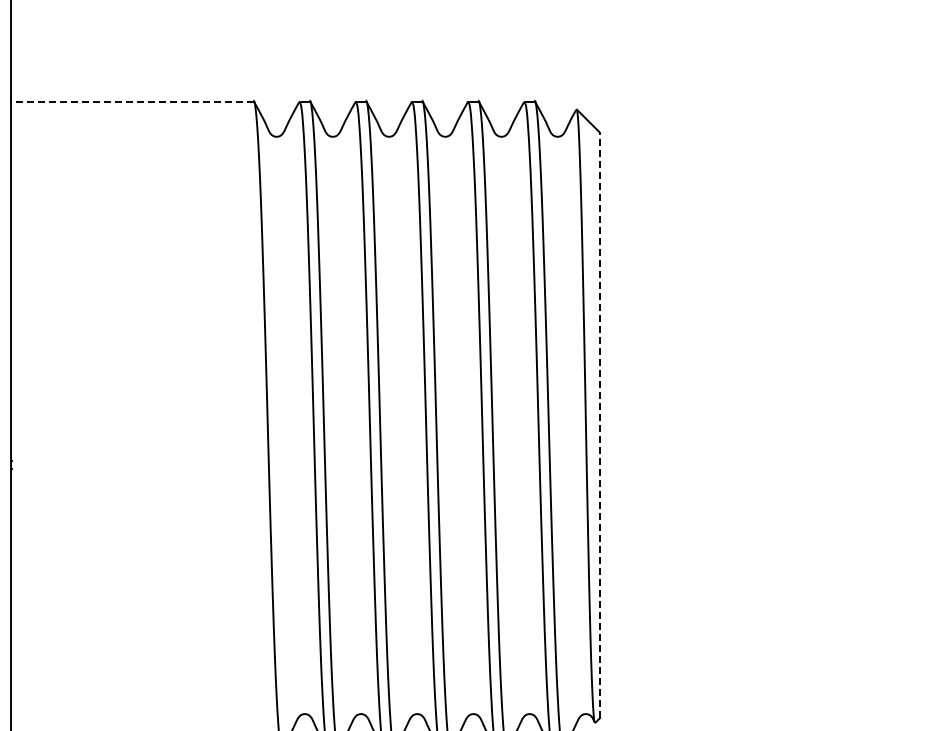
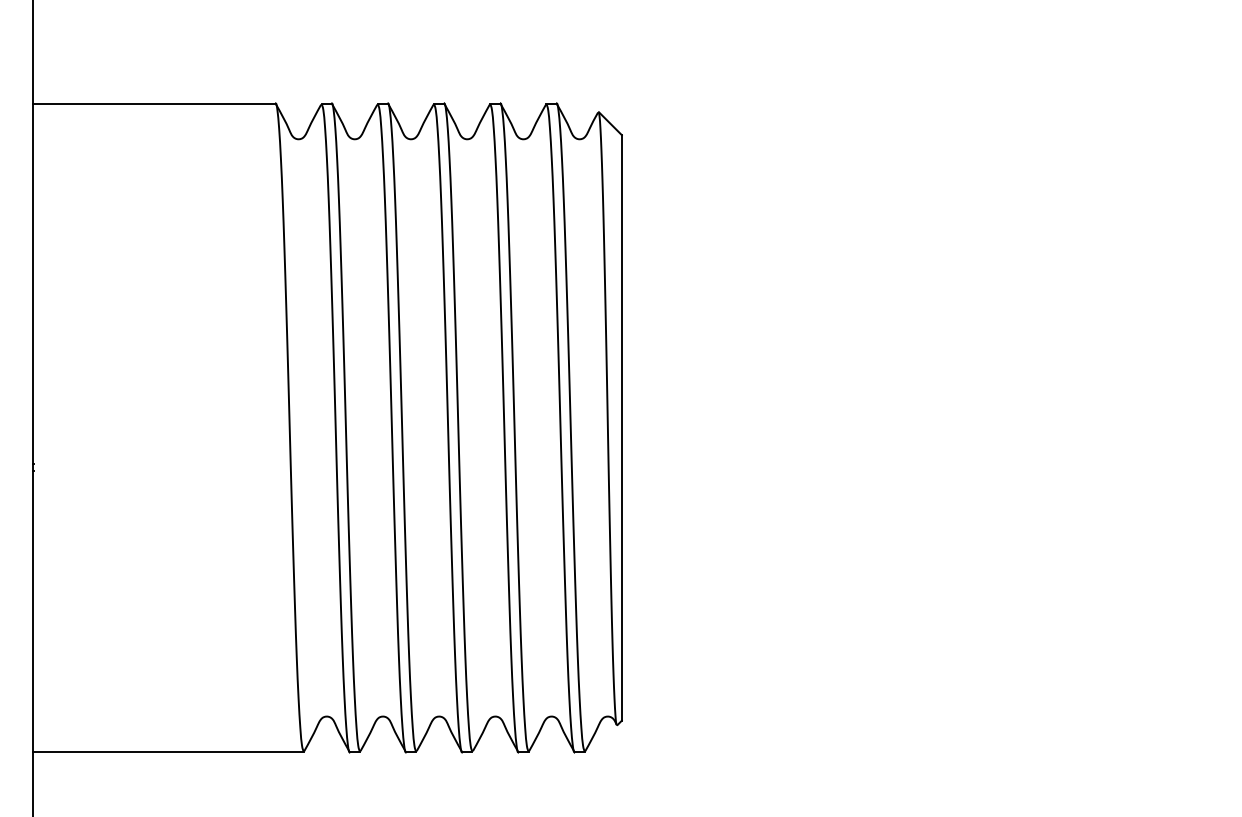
line: (131, 102) -> (153, 104), dashed -> solid
line: (599, 425) -> (621, 427), dashed -> solid

